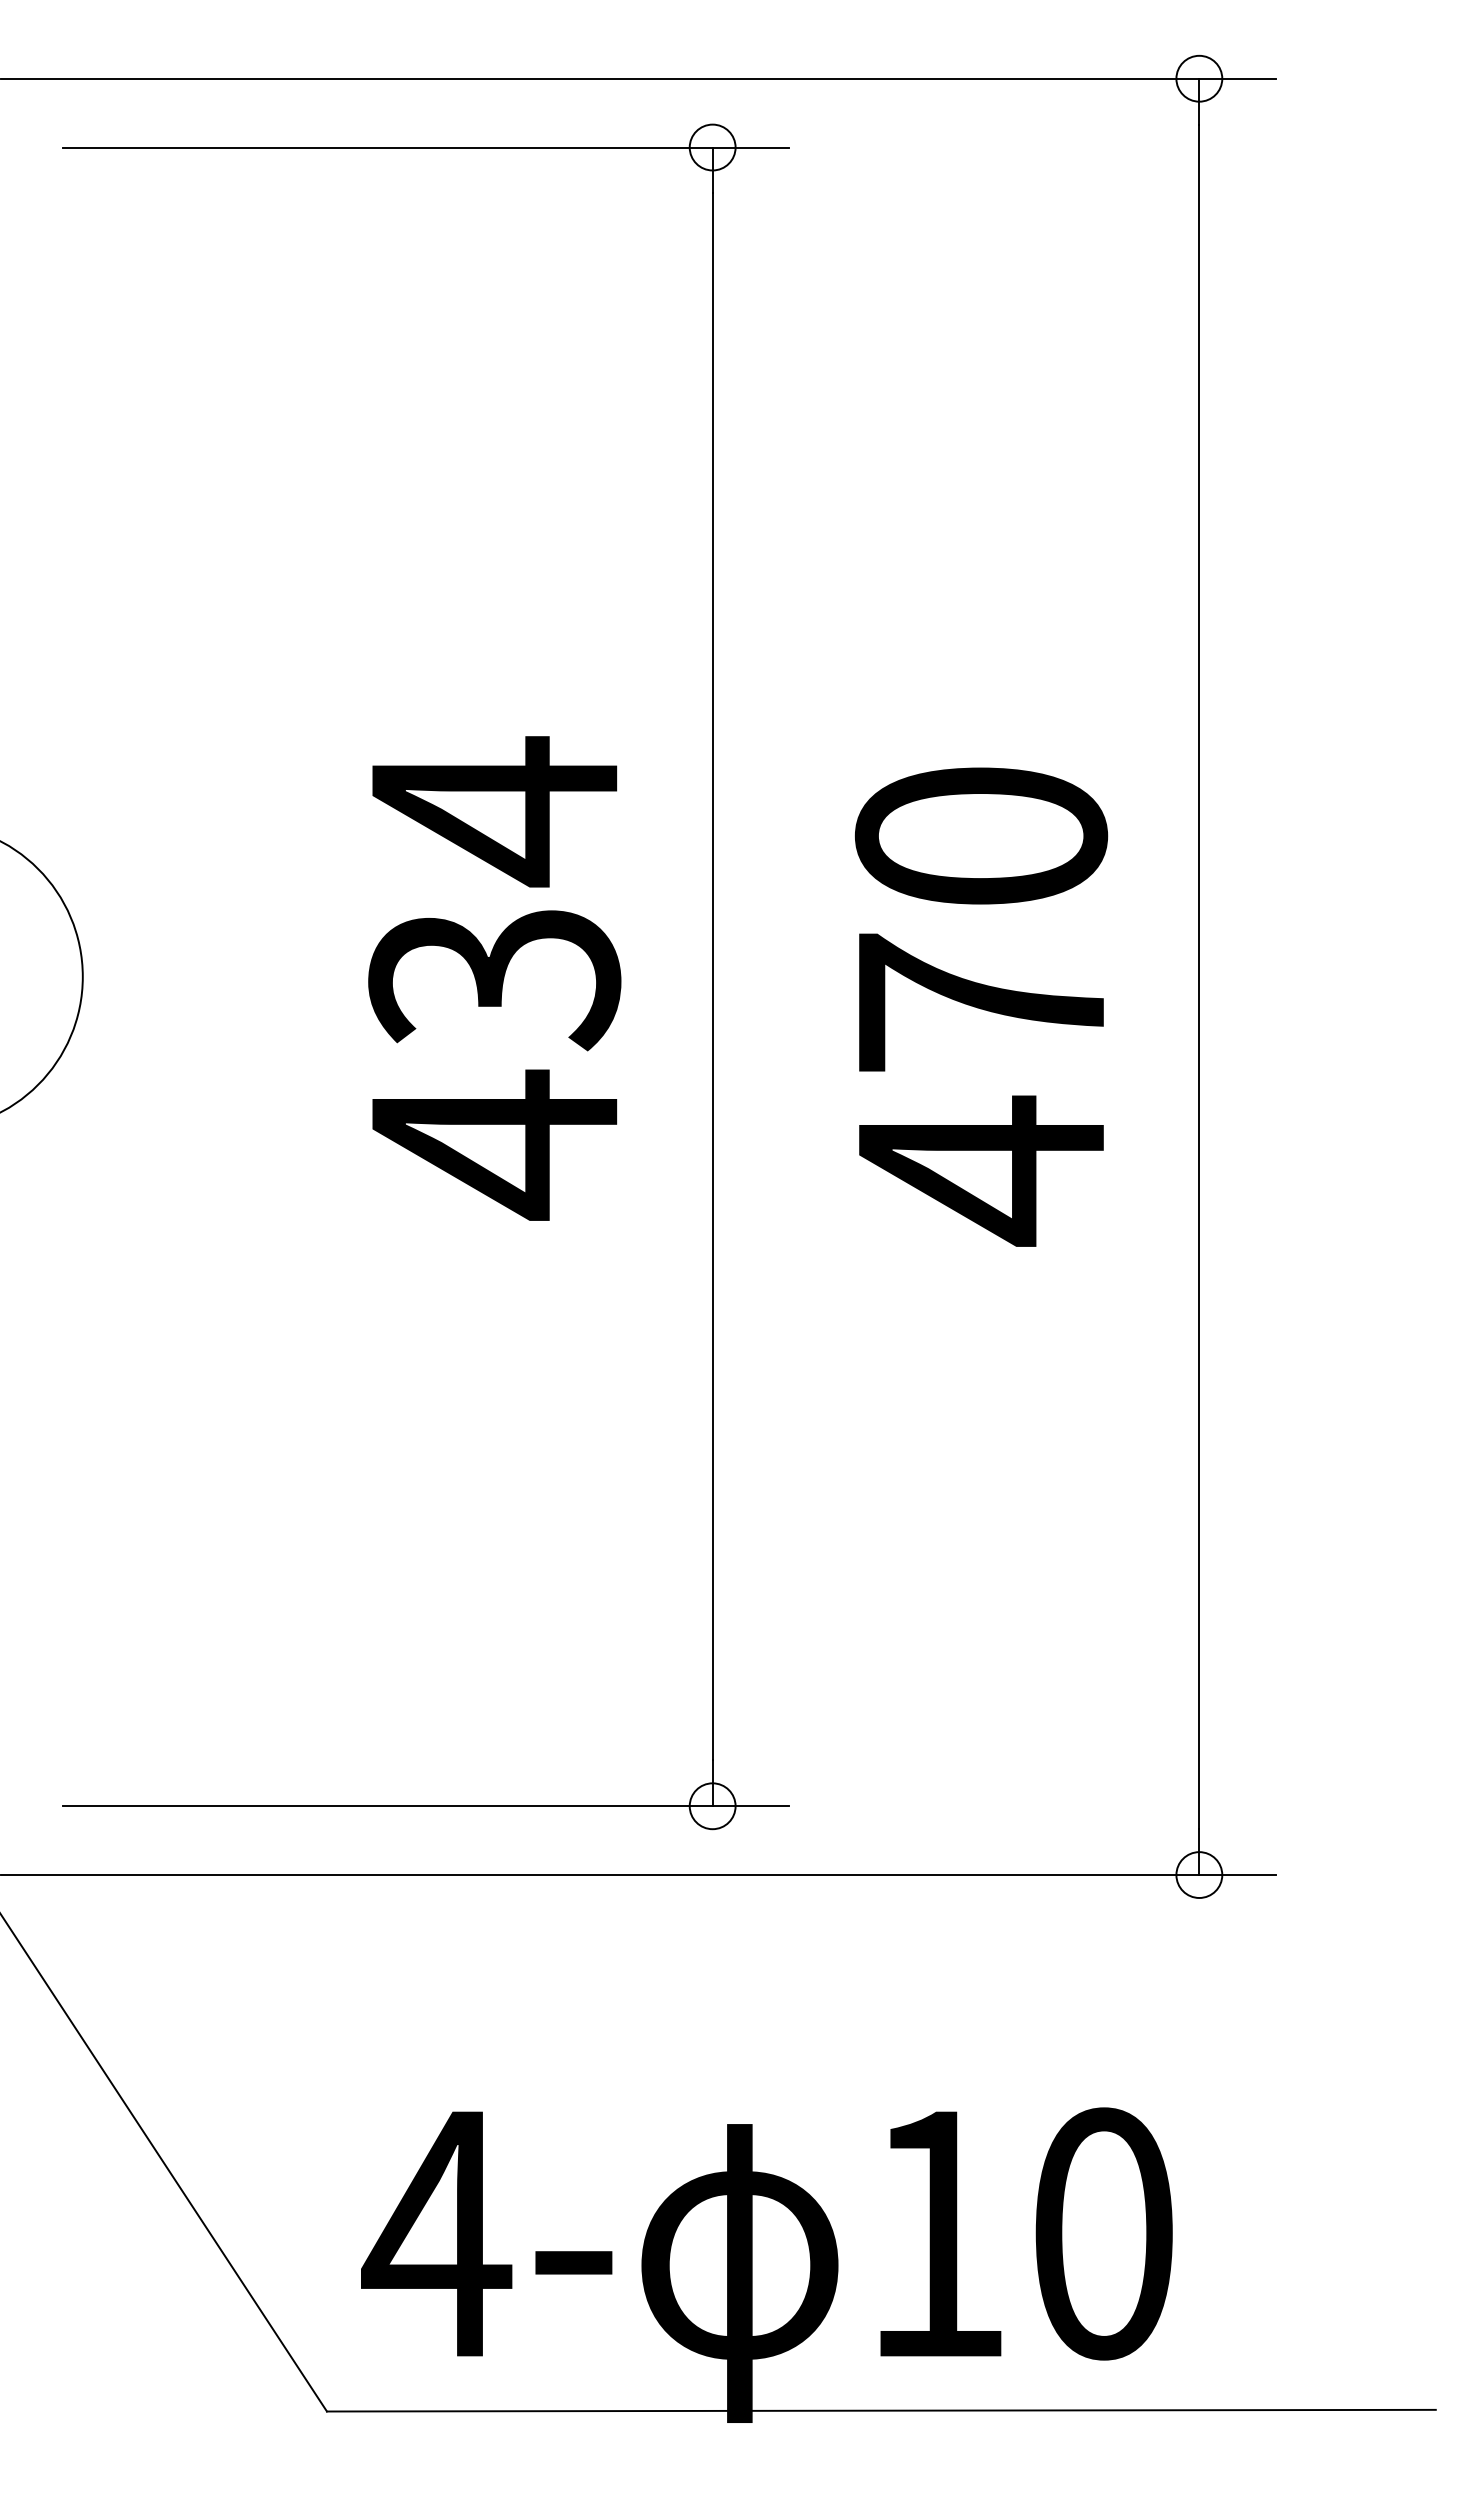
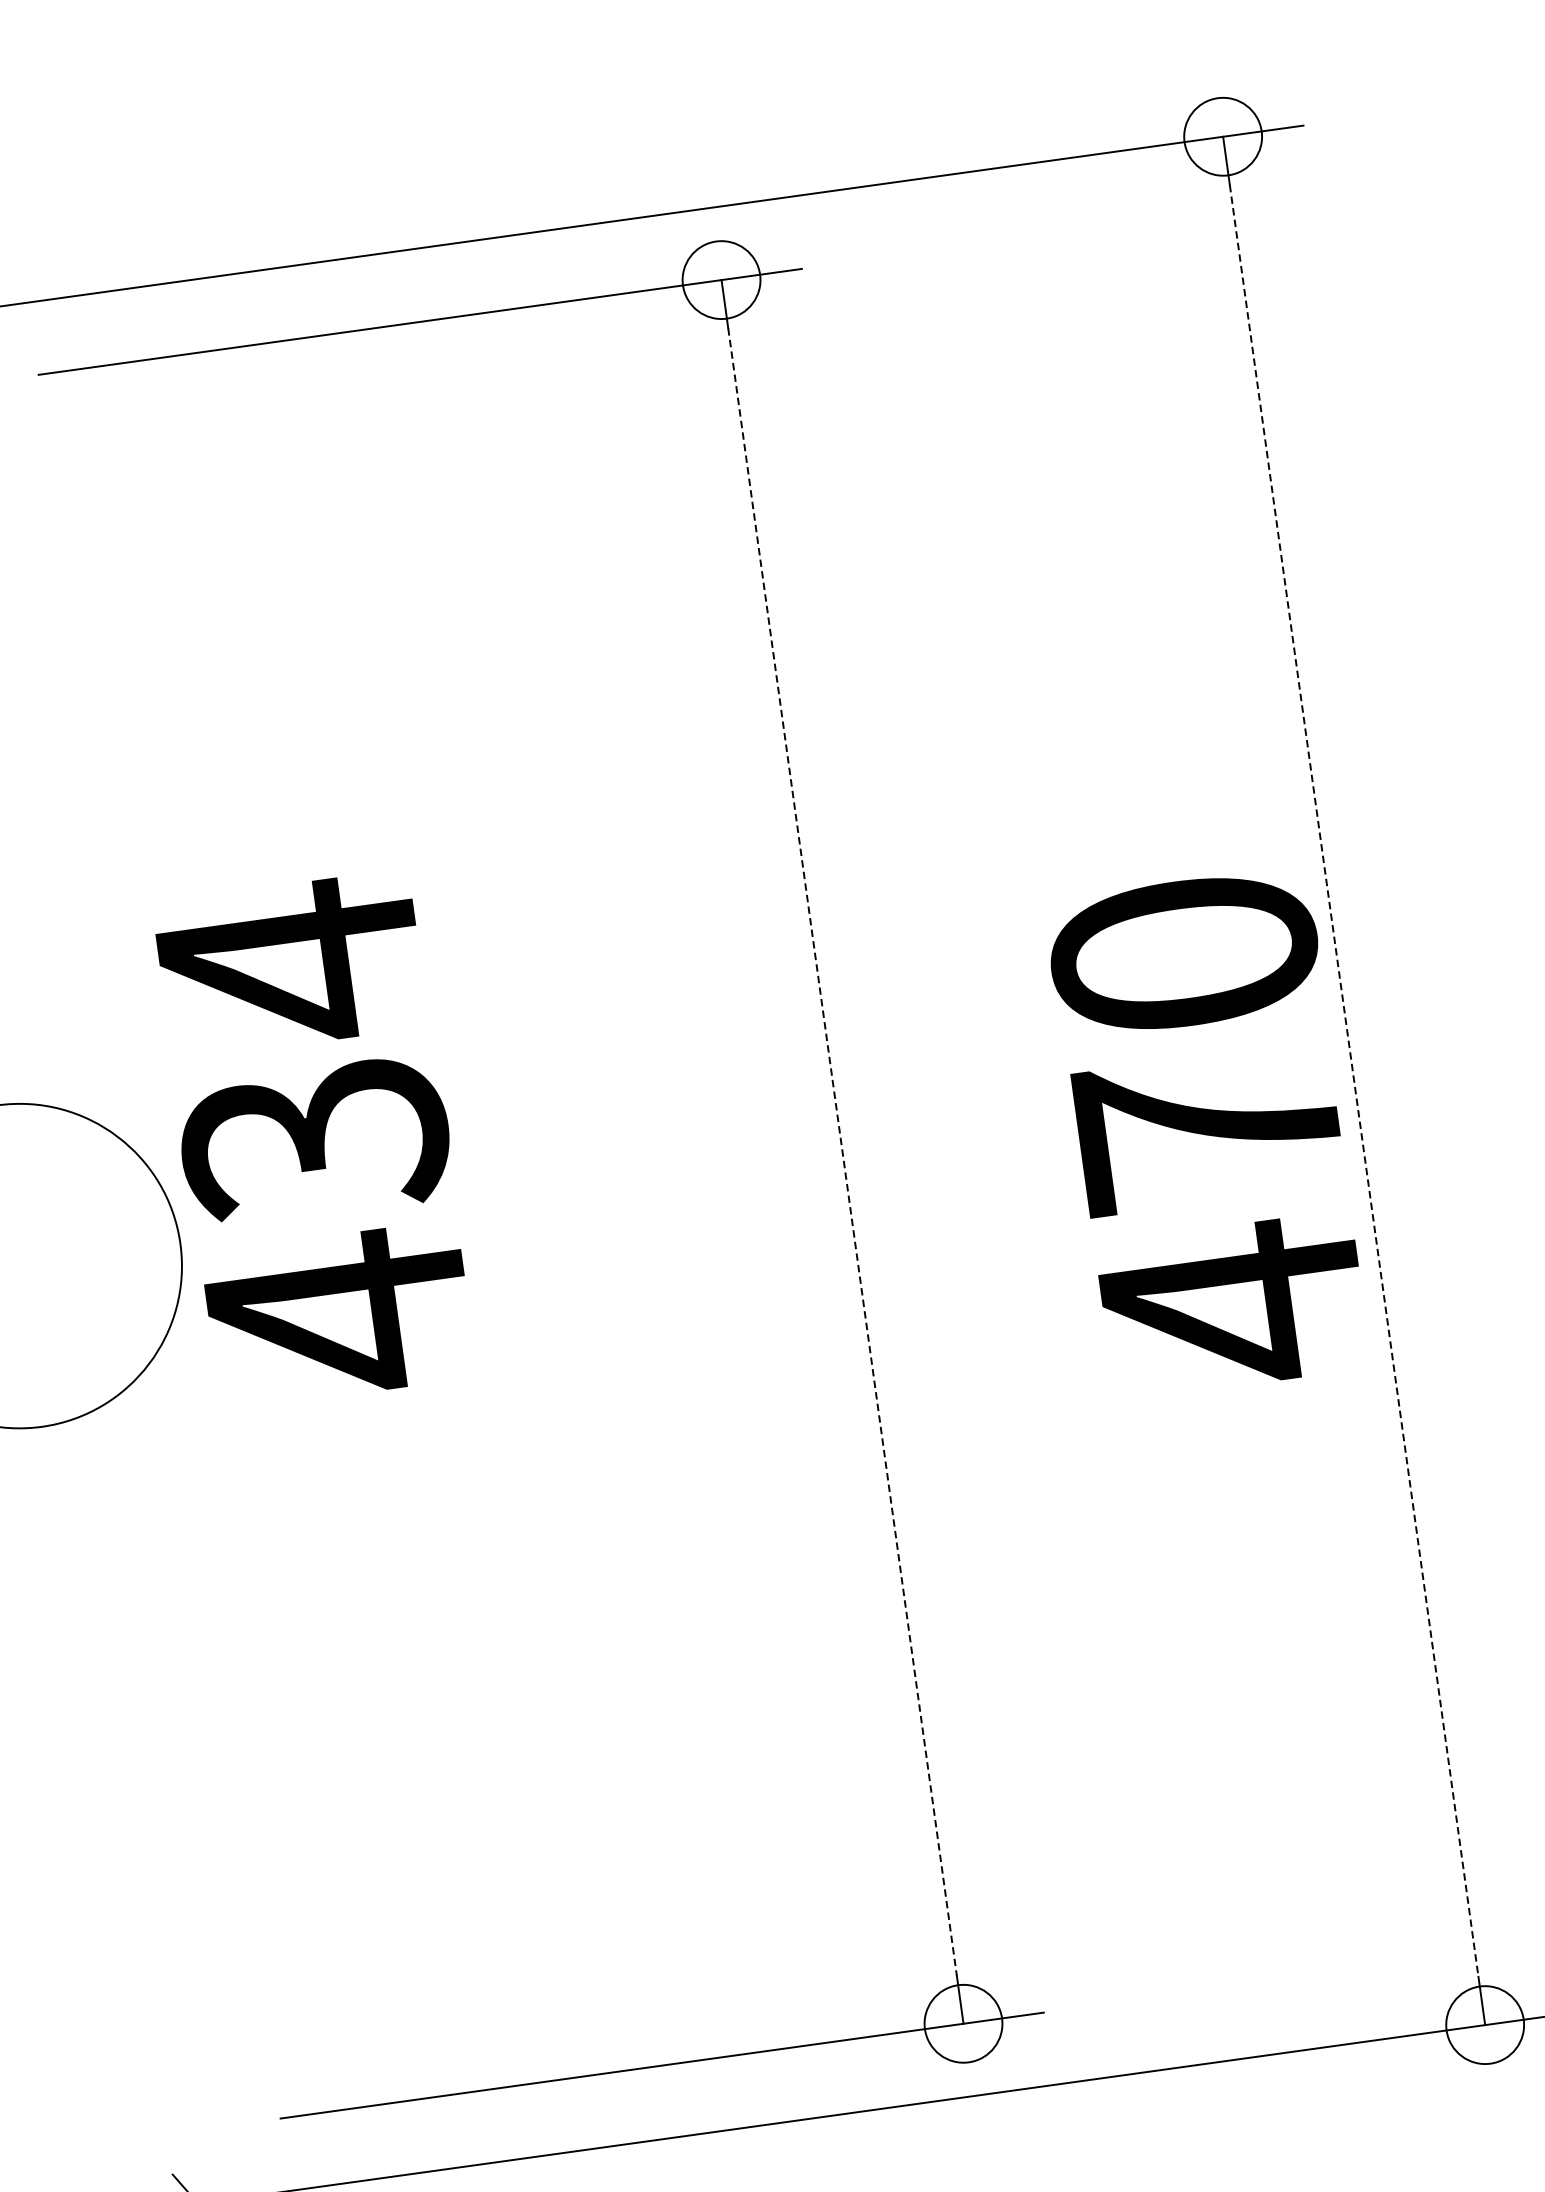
circle: (1199, 78) -> (1223, 136), size x1.6
circle: (712, 147) -> (721, 280), size x1.6
line: (712, 977) -> (842, 1152), solid -> dashed
line: (1199, 977) -> (1354, 1081), solid -> dashed
text: (494, 978) -> (314, 1140), moved
text: (981, 1006) -> (1209, 1132), moved
circle: (712, 1806) -> (963, 2024), size x1.6
circle: (1199, 1874) -> (1485, 2024), size x1.6

